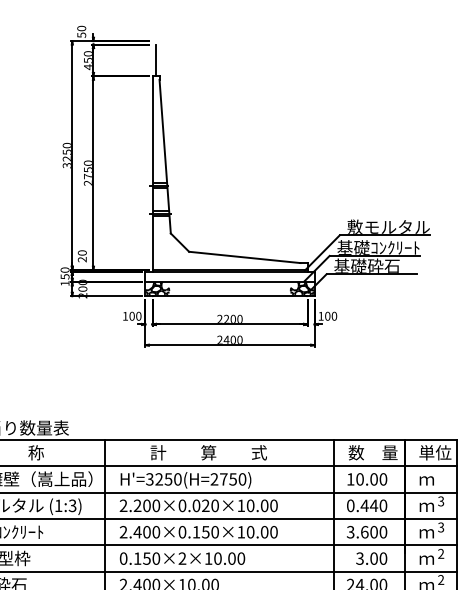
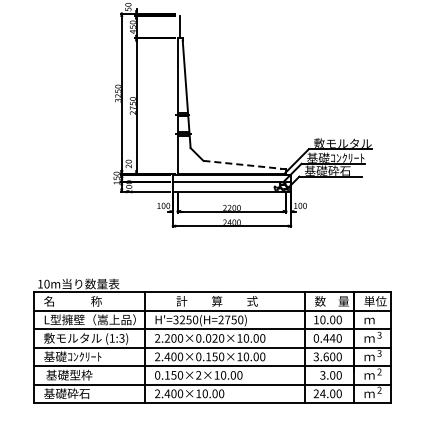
line: (245, 257) -> (242, 164), solid -> dashed
hatch: (156, 288) -> (180, 186), removed

